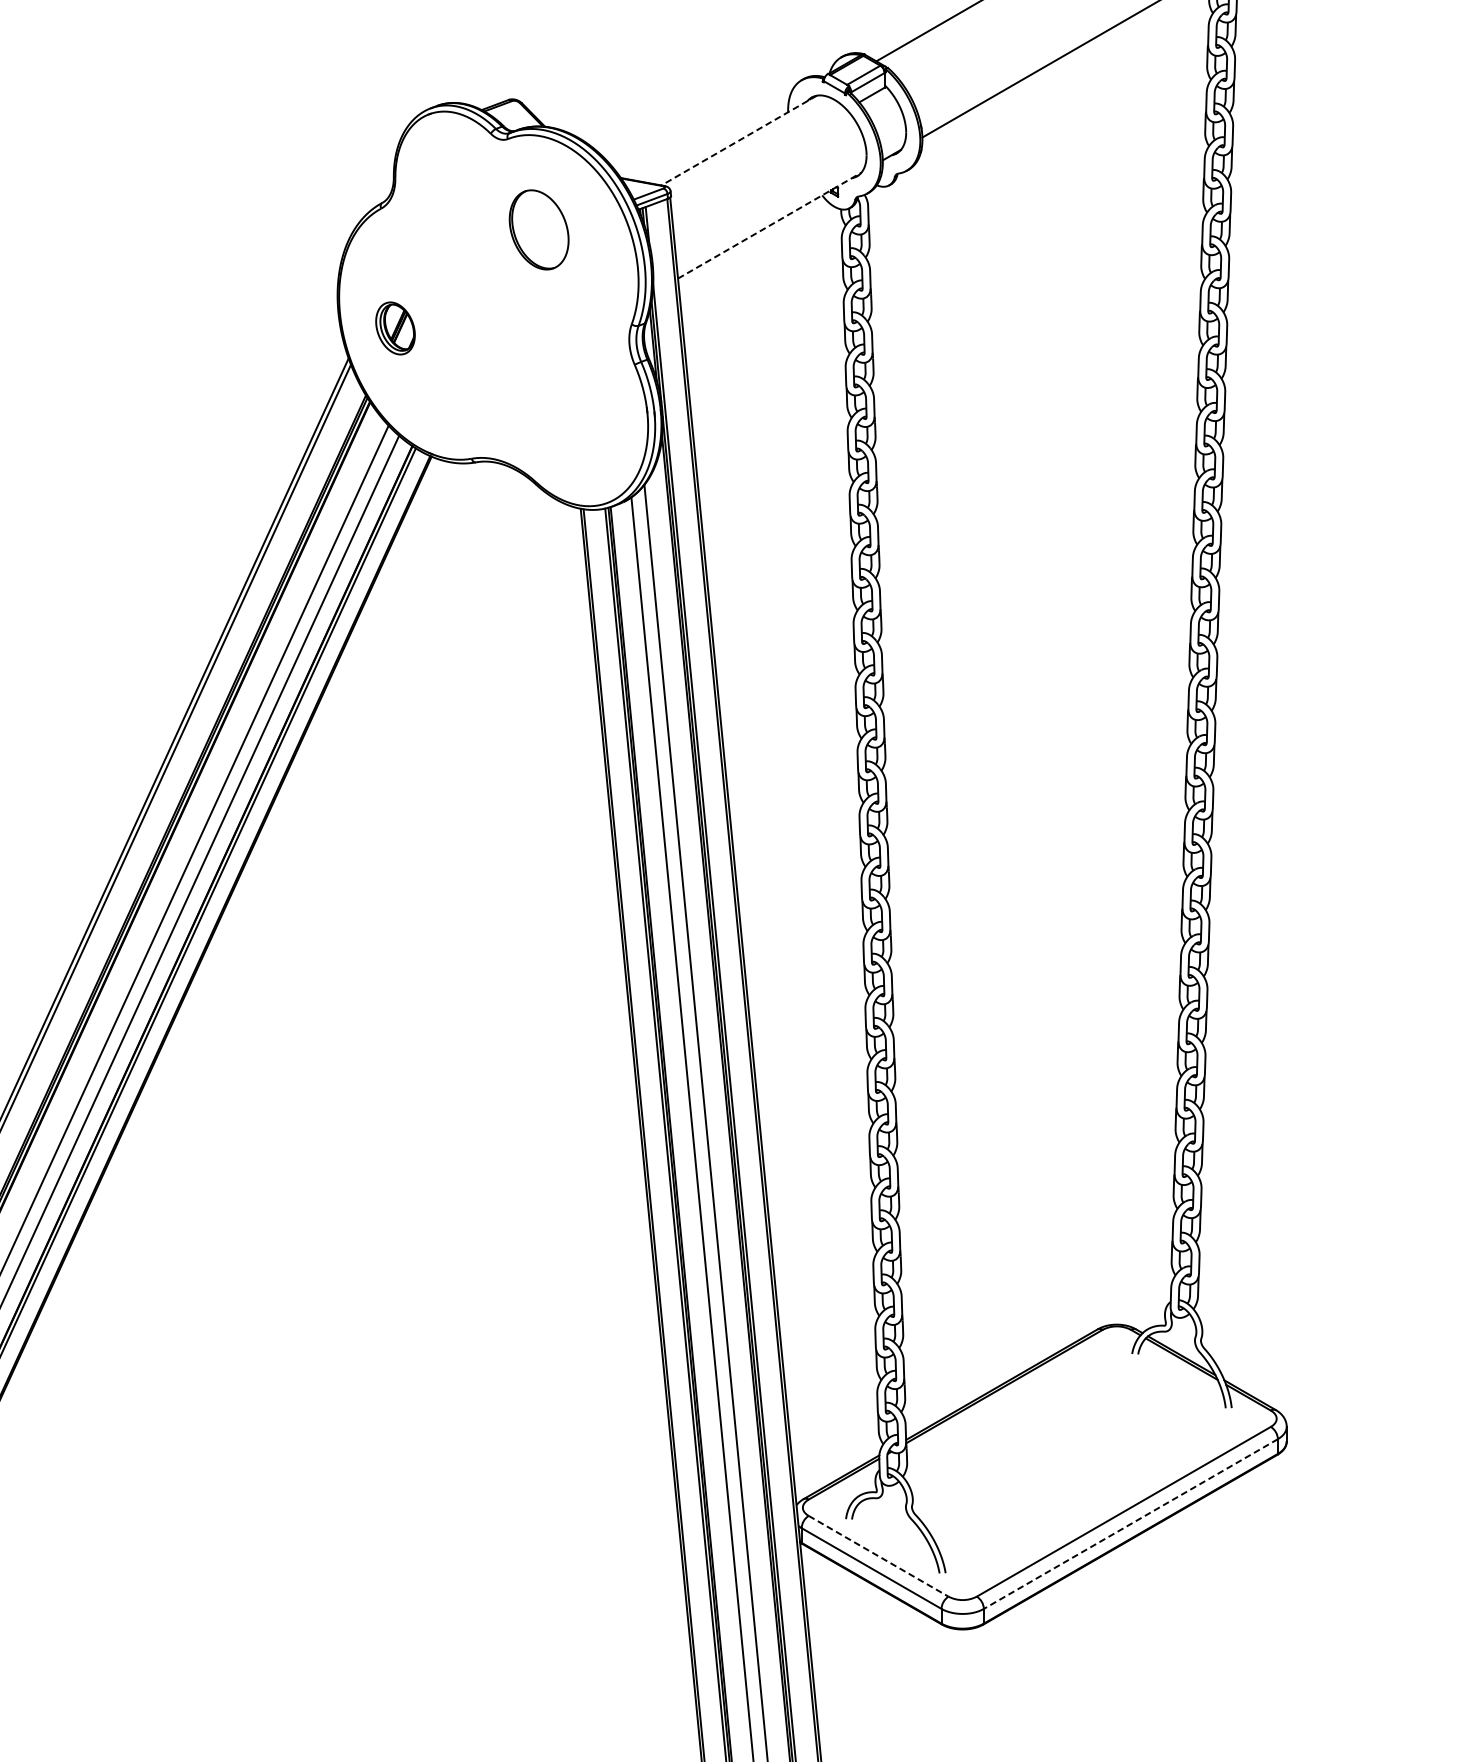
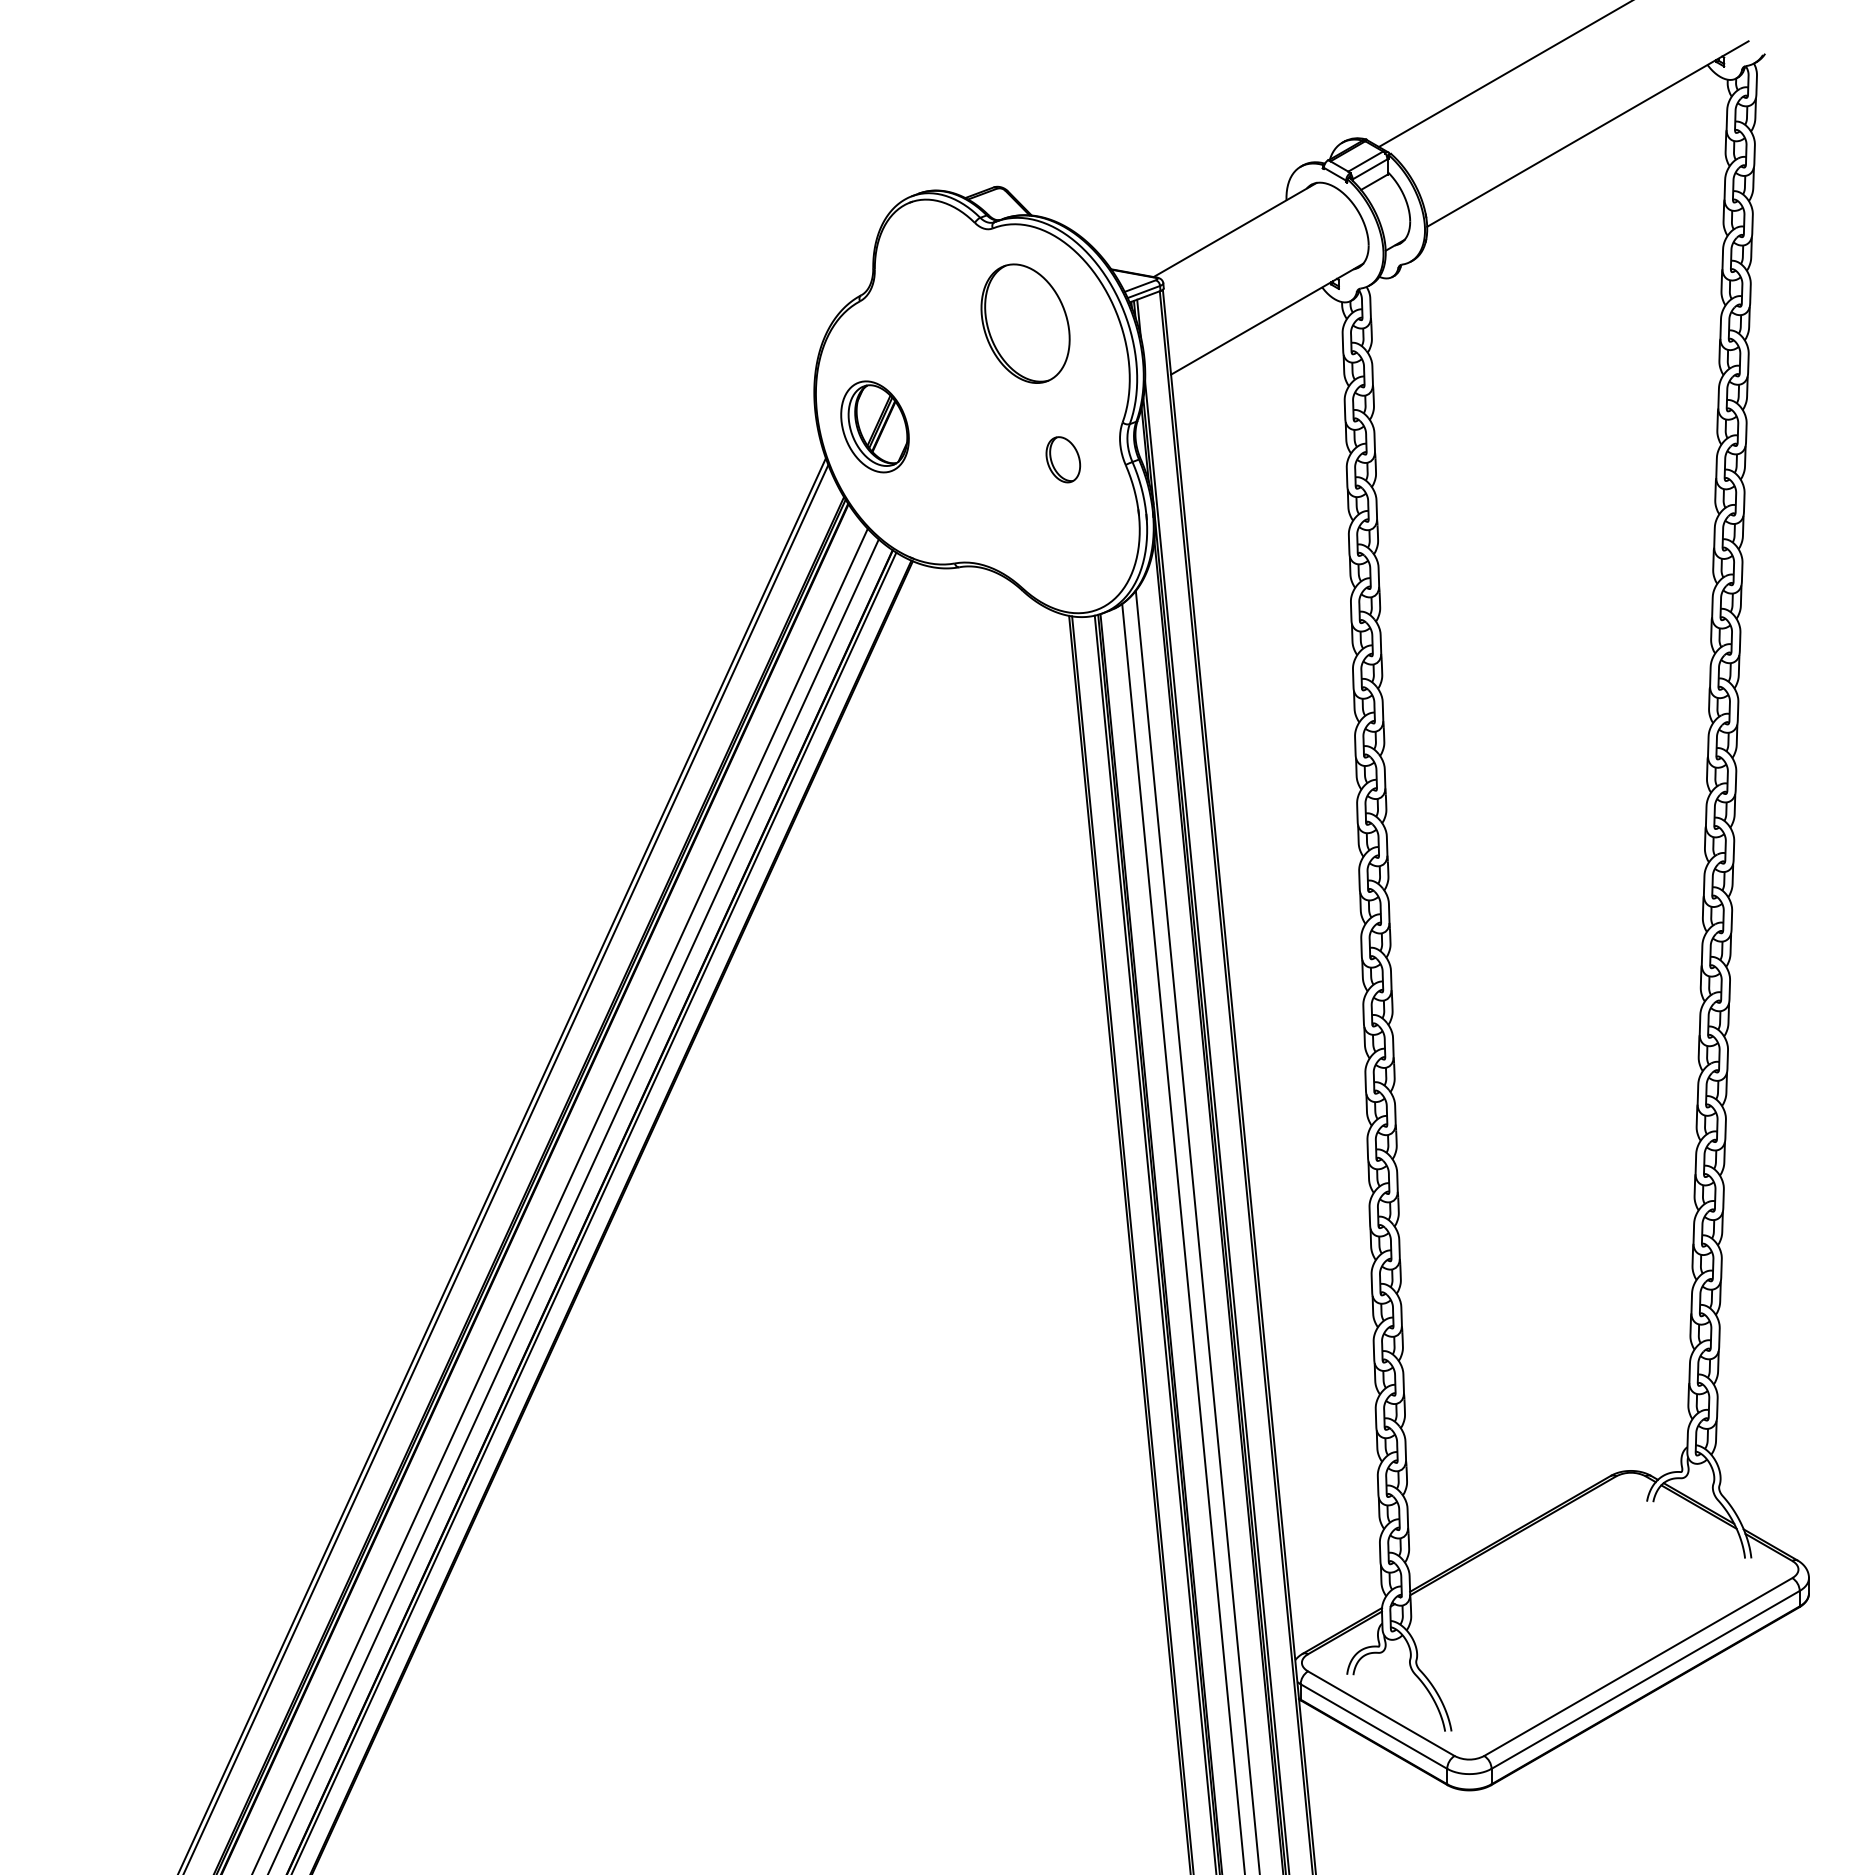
line: (738, 141) -> (1234, 230), dashed -> solid
line: (770, 225) -> (1267, 319), dashed -> solid
part: (539, 229) -> (1025, 323), size x1.43
part: (395, 328) -> (874, 426), size x1.67
part: (575, 359) -> (1063, 459), added
line: (1130, 1523) -> (1645, 1679), dashed -> solid
line: (878, 1556) -> (1381, 1713), dashed -> solid

